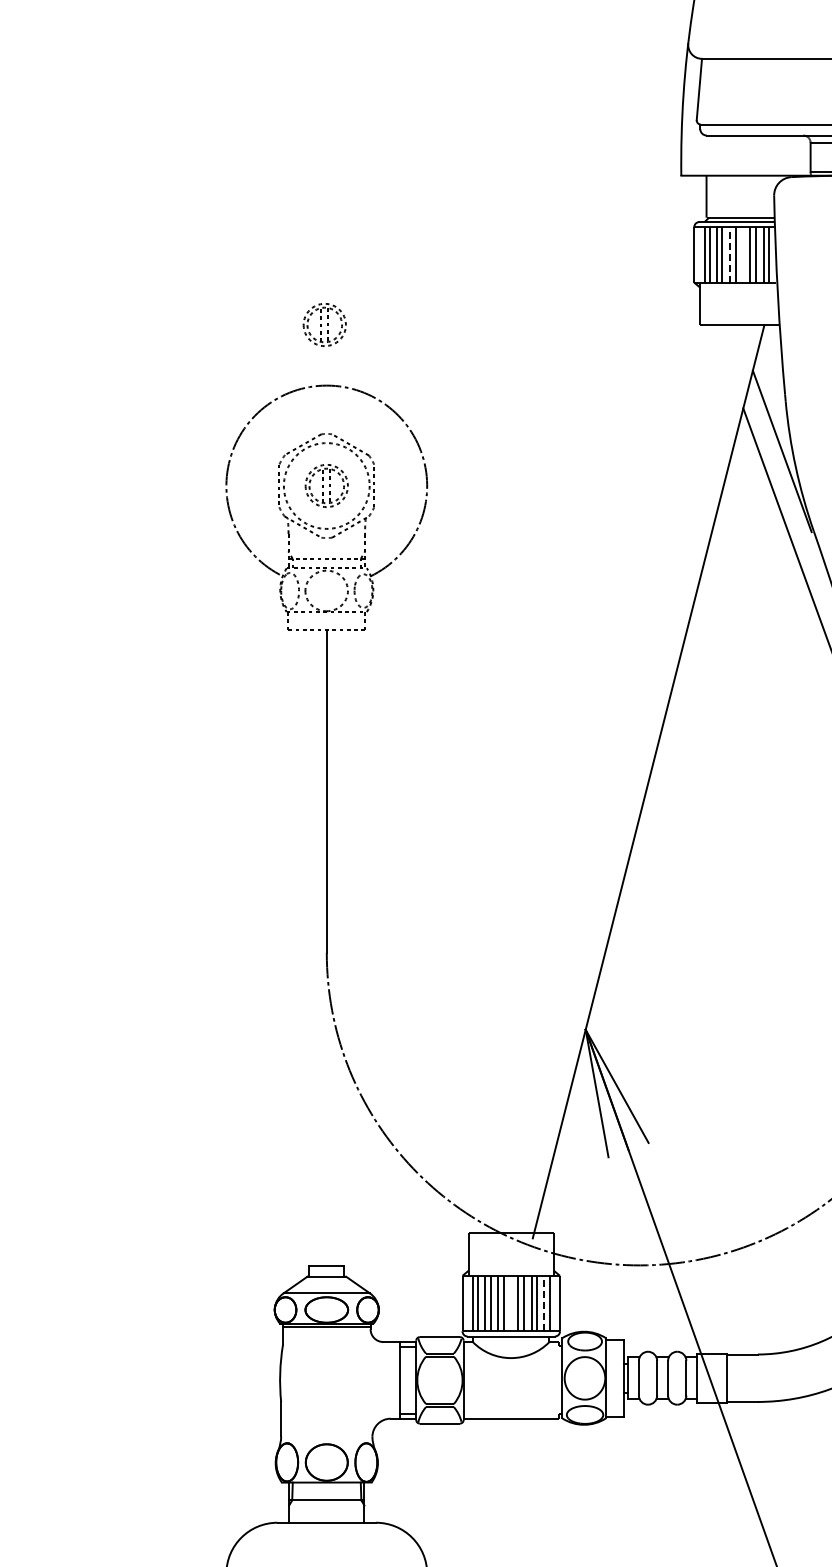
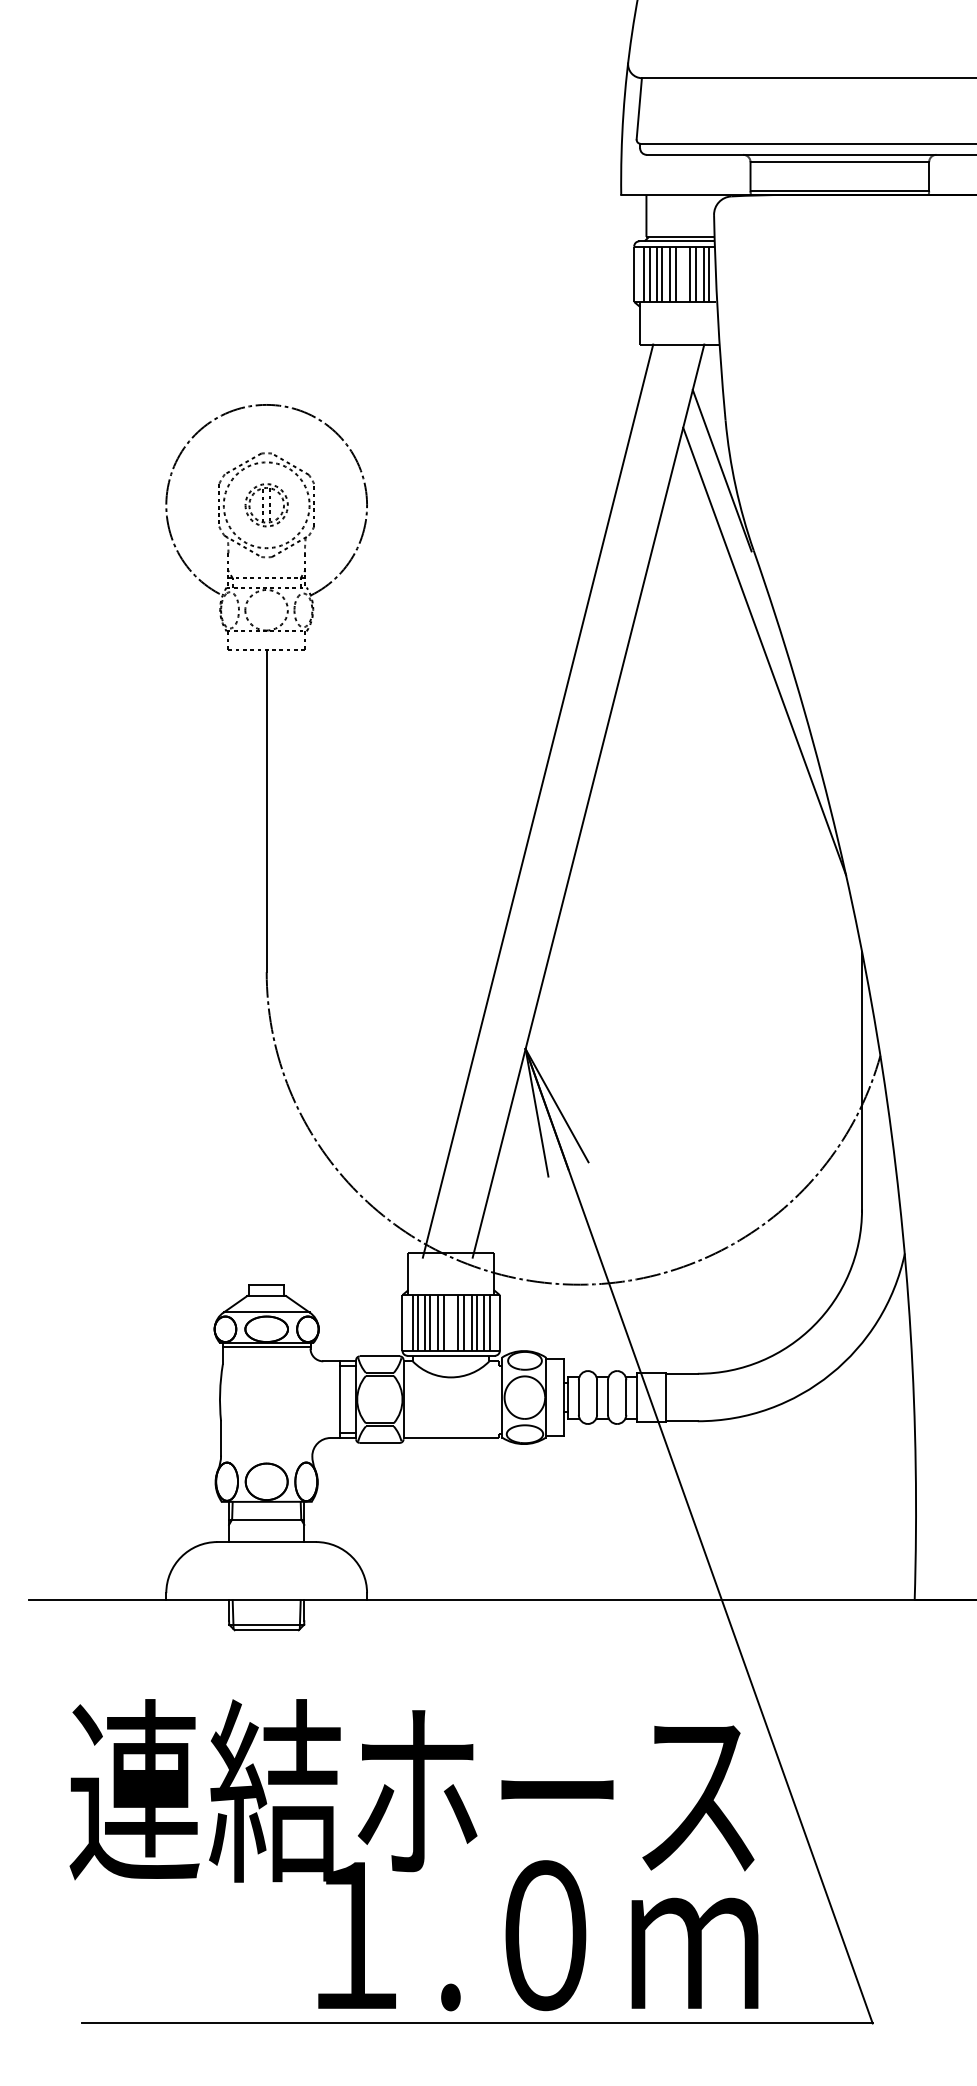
line: (729, 255) -> (669, 274), dashed -> solid
part: (324, 325) -> (264, 344), removed
line: (597, 781) -> (537, 800), added
line: (544, 1303) -> (484, 1322), dashed -> solid

